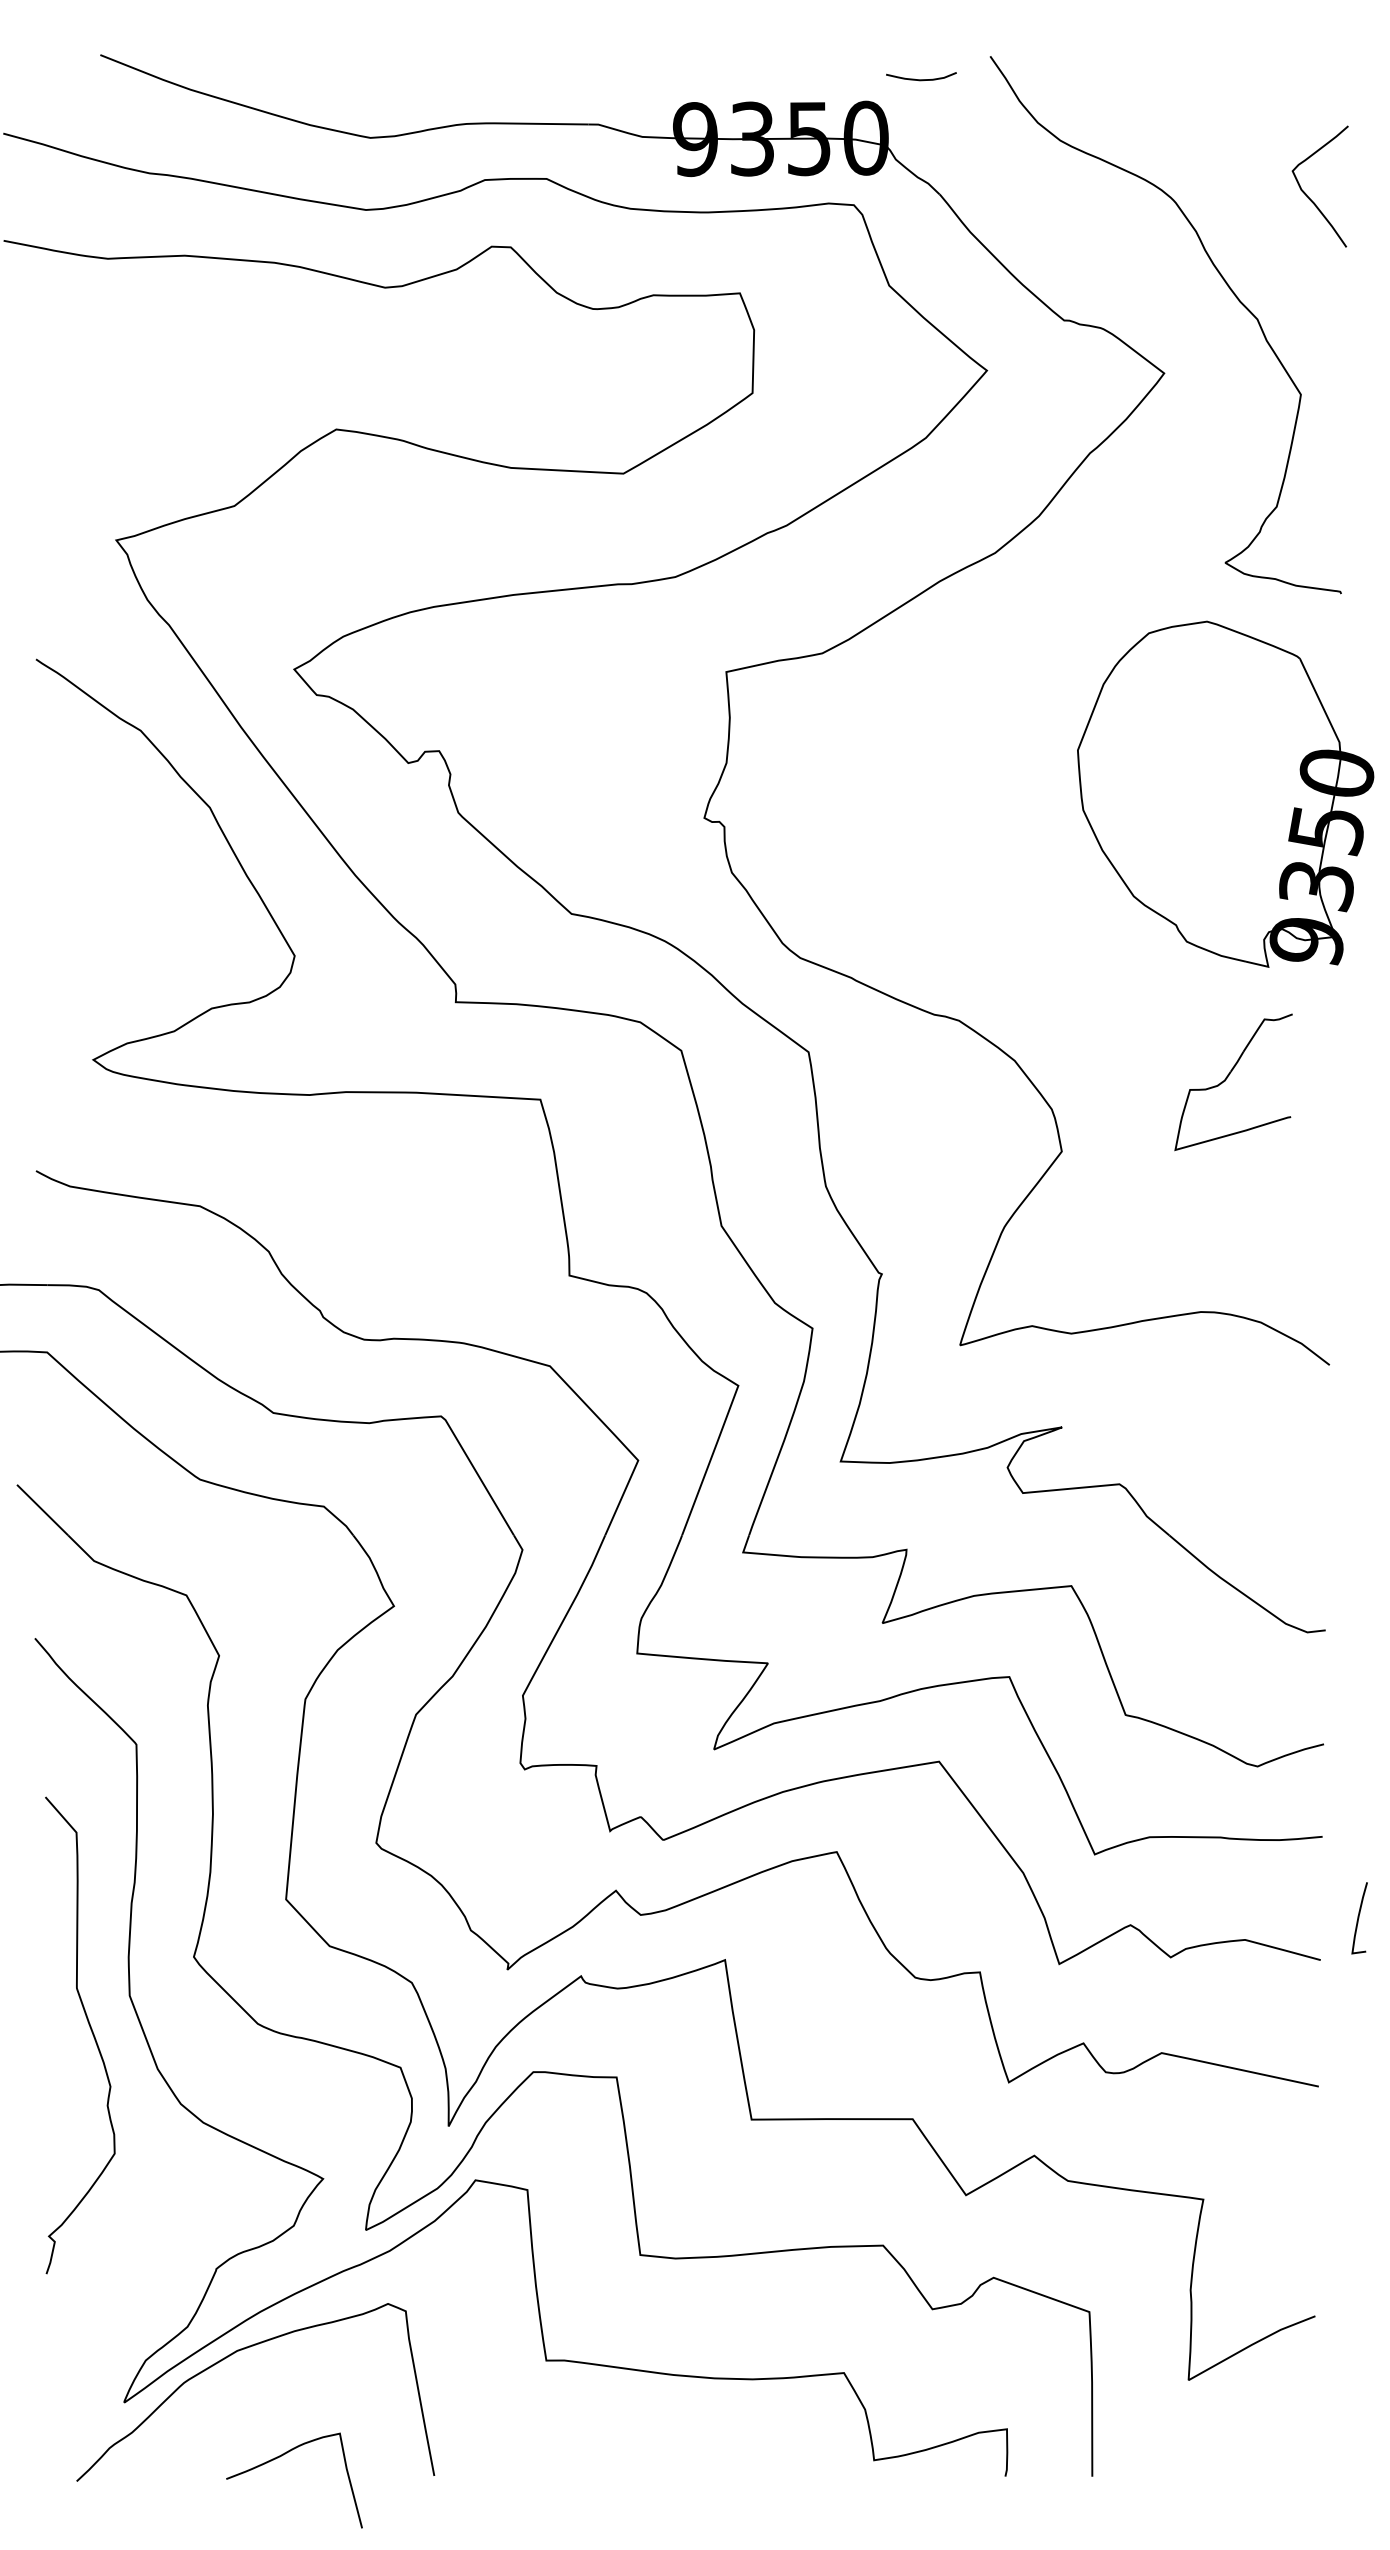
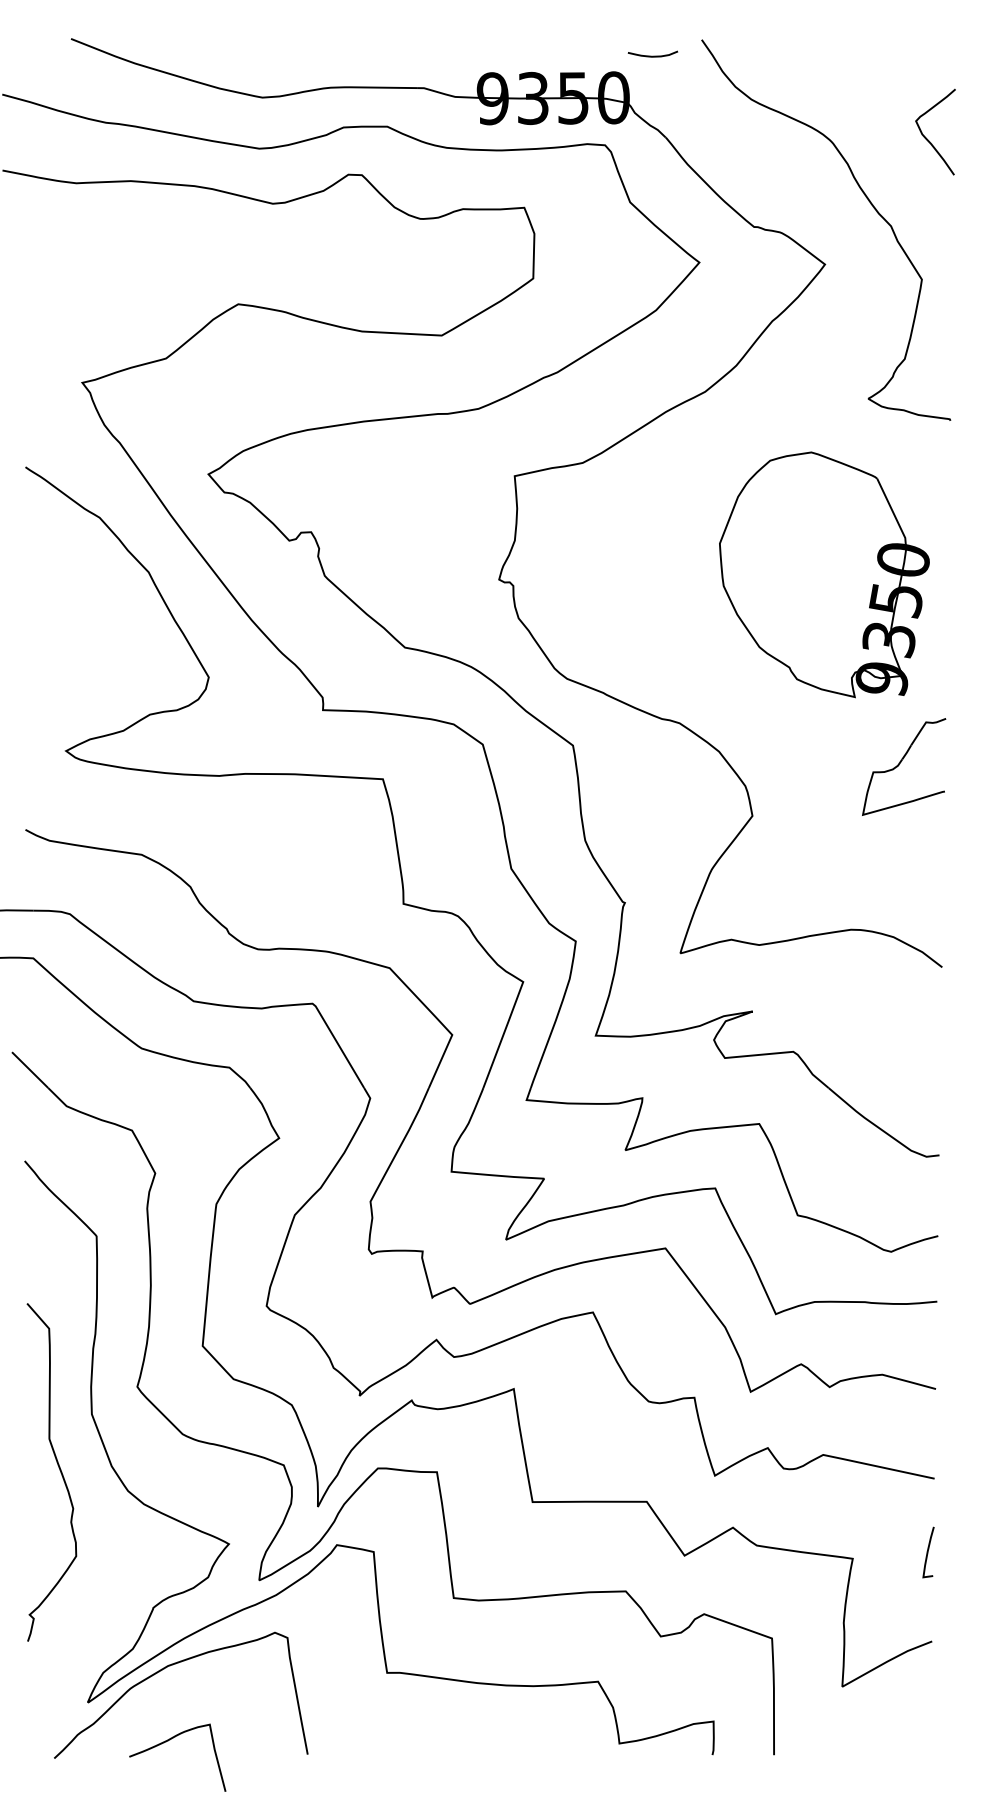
part: (1225, 793) -> (824, 574), moved
part: (1234, 1081) -> (904, 766), moved
curve: (1359, 1918) -> (928, 1552), moved
curve: (91, 2032) -> (59, 1470), moved
curve: (281, 2457) -> (168, 1741), moved

